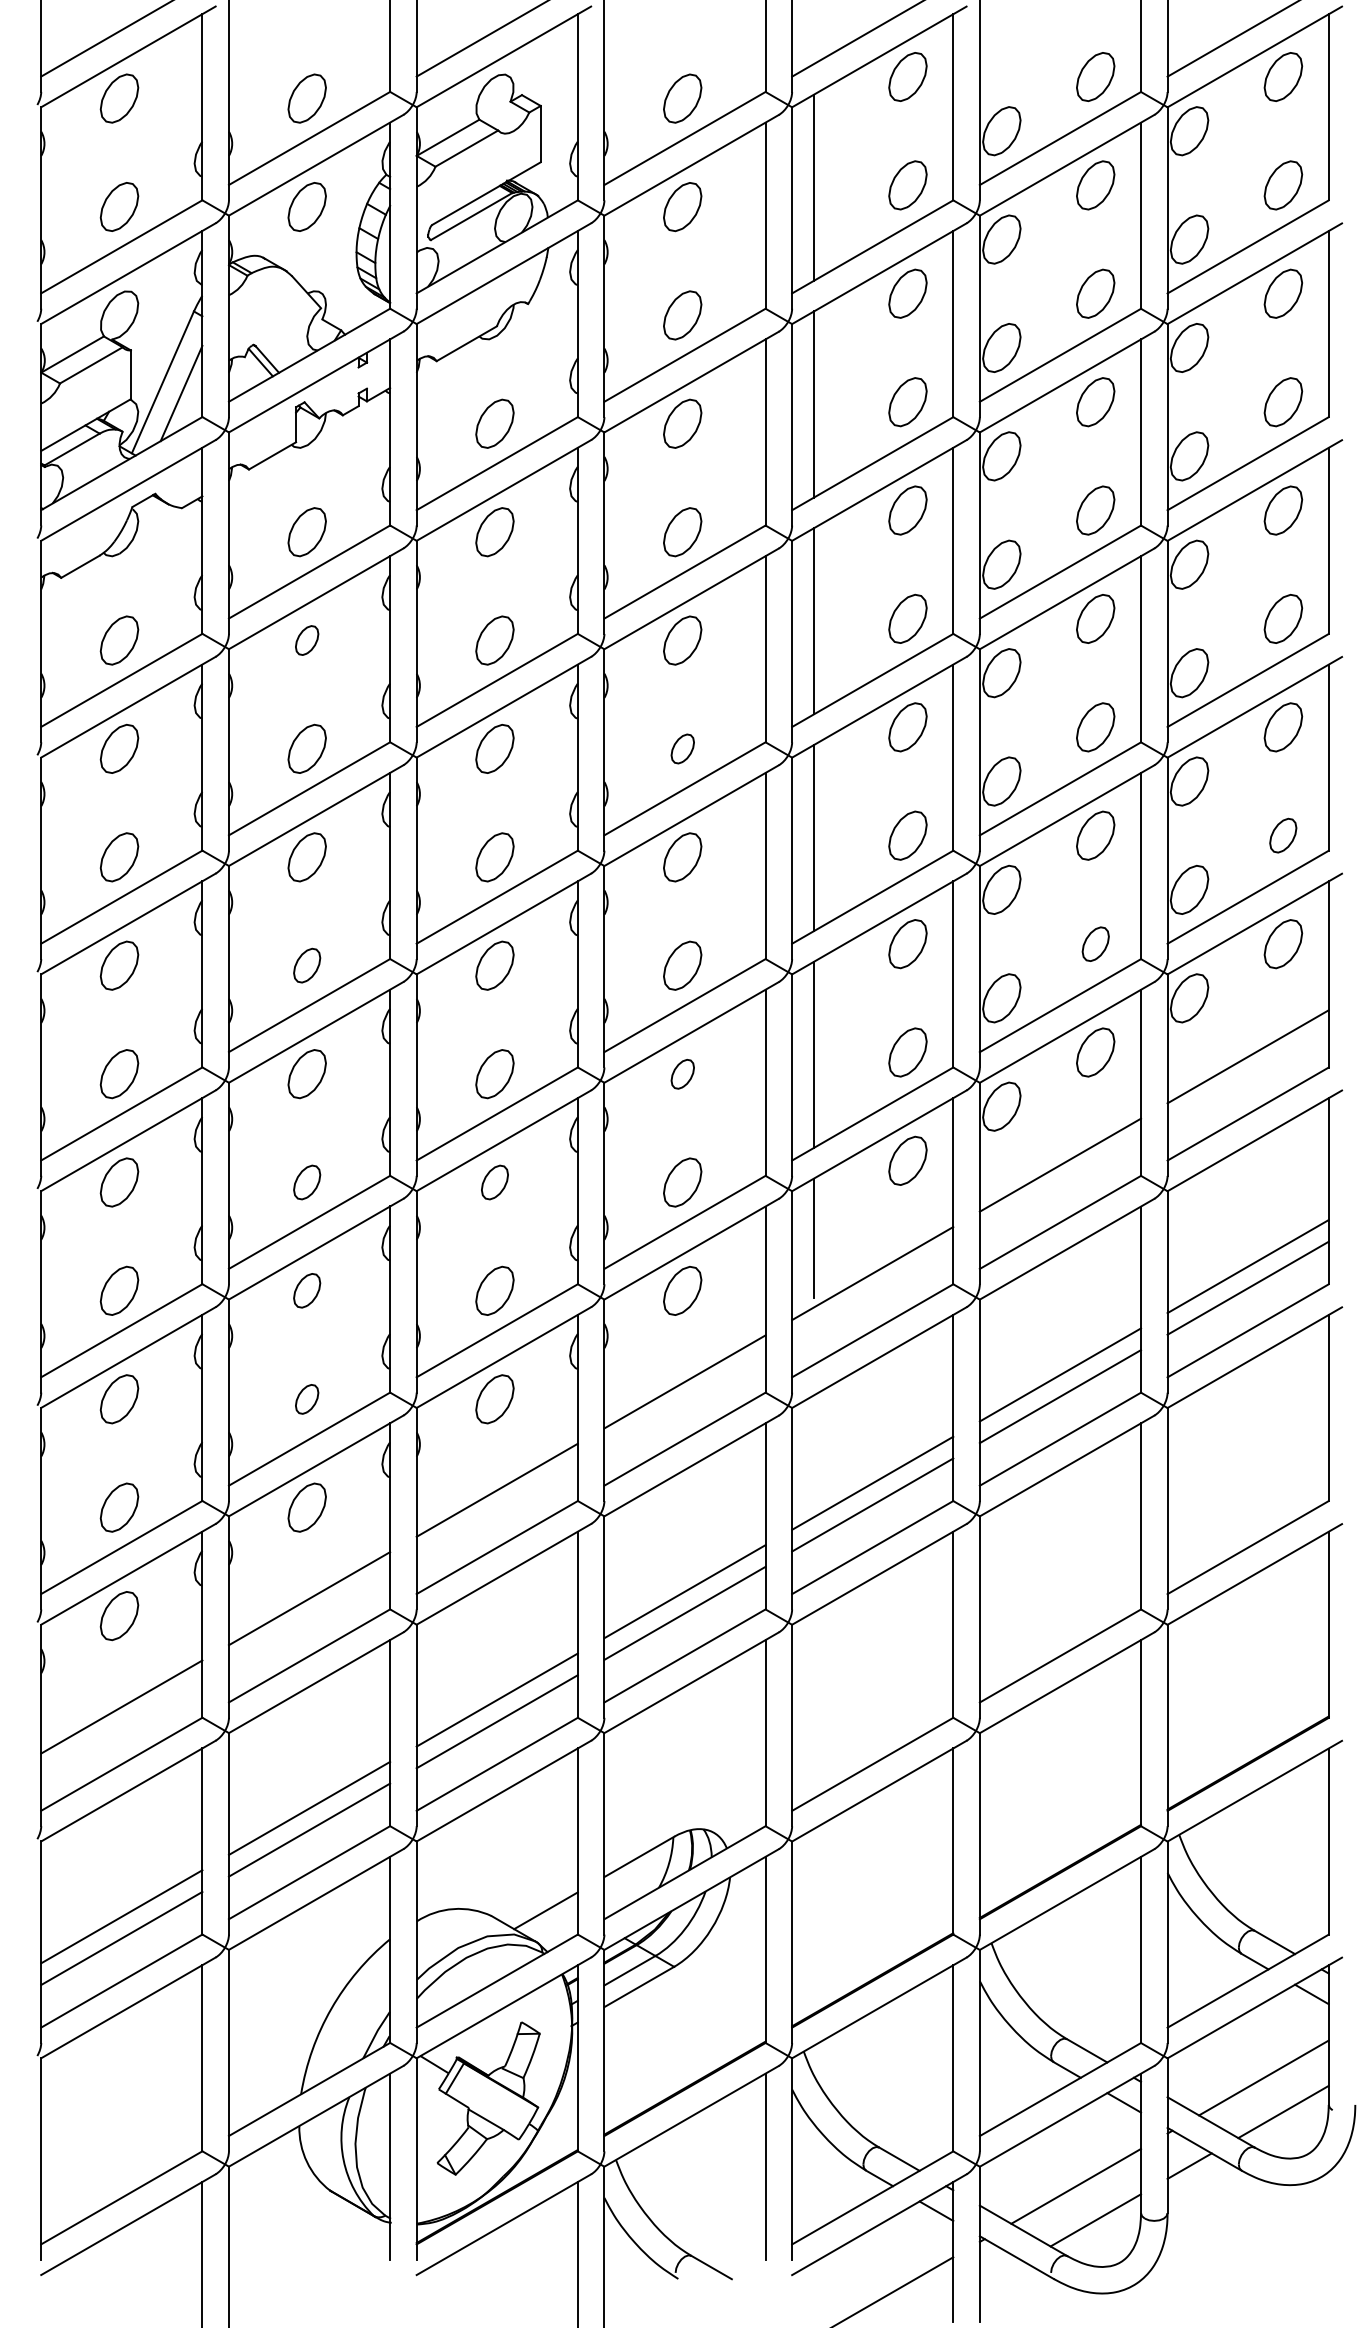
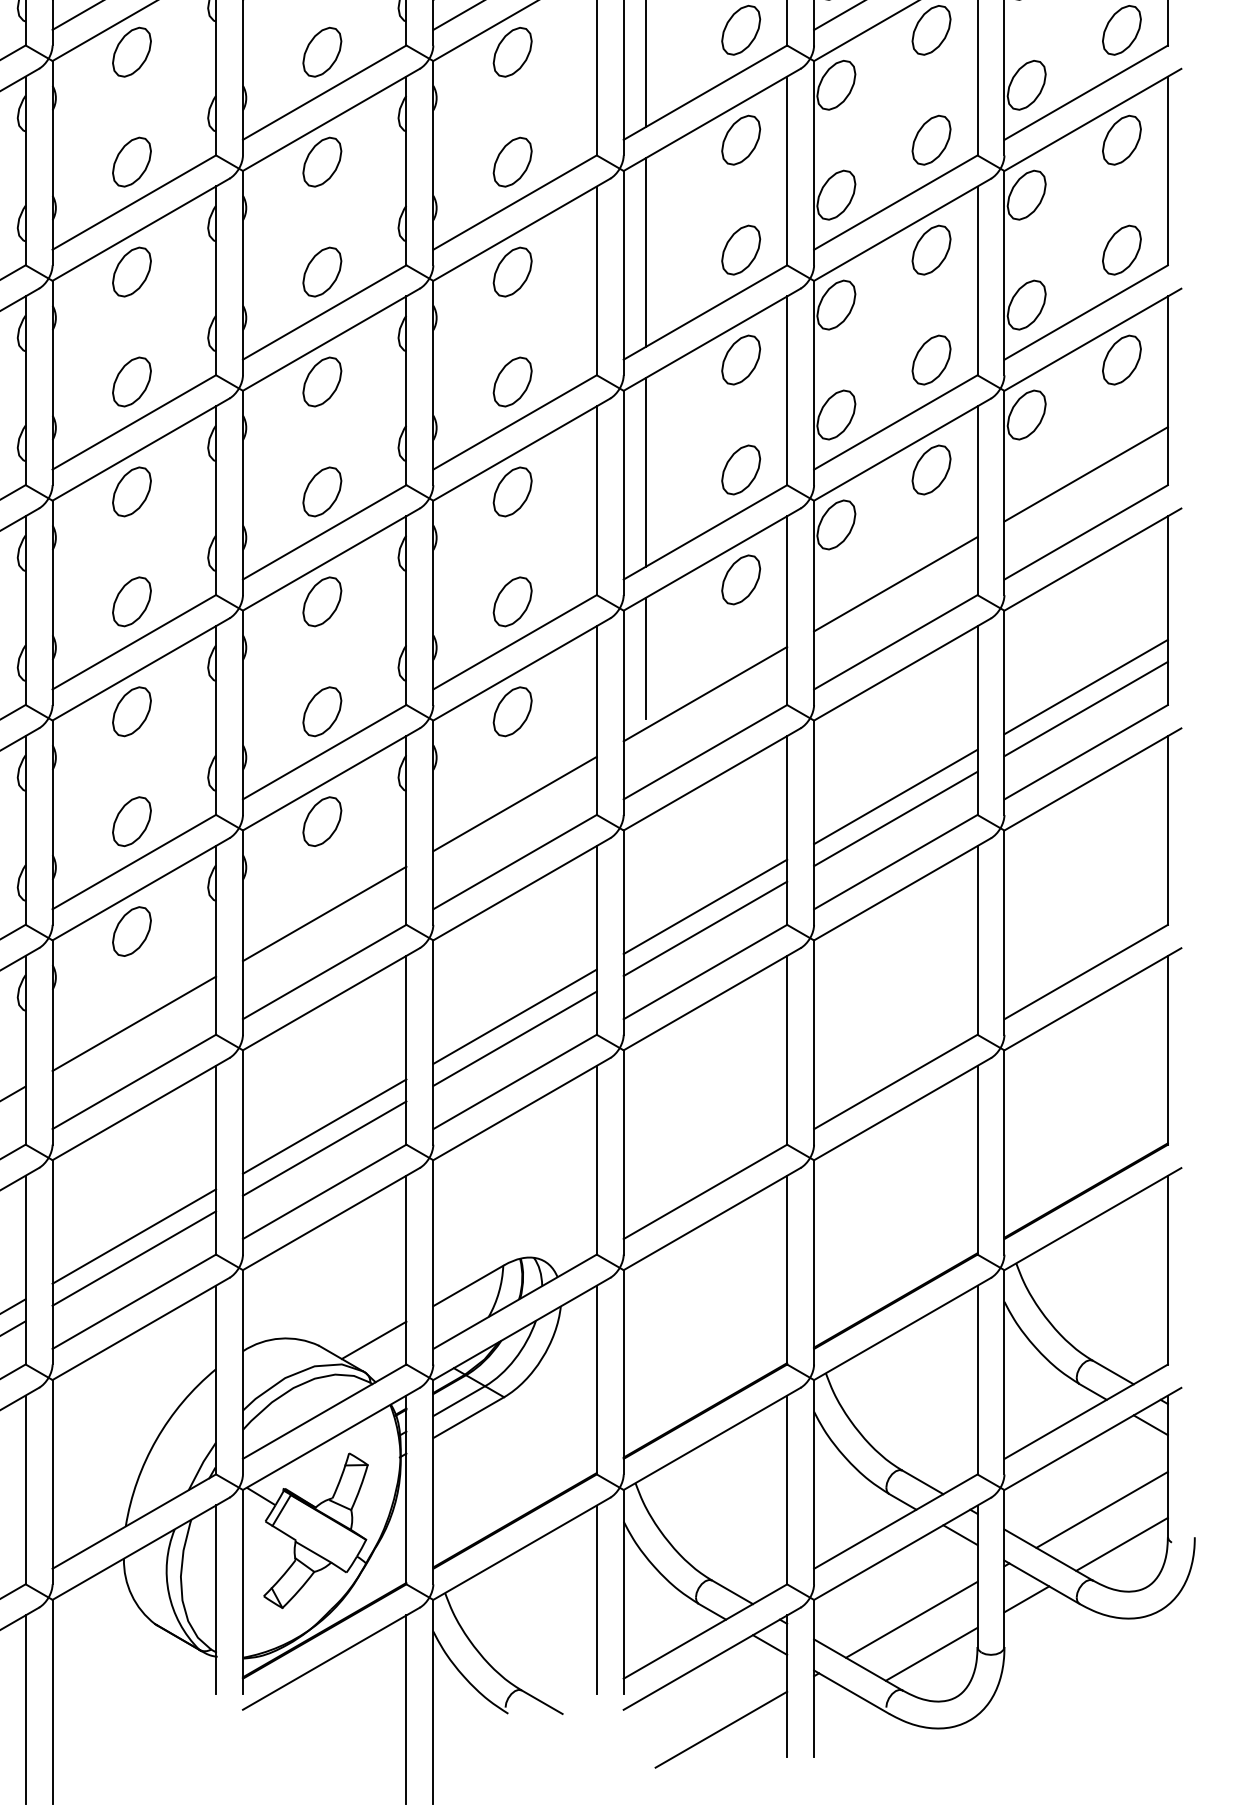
part: (306, 640) -> (131, 52), size x1.67
part: (682, 748) -> (512, 161), size x1.67
part: (1282, 835) -> (1120, 249), size x1.43
part: (1095, 944) -> (931, 360), size x1.43
part: (306, 965) -> (131, 381), size x1.43
part: (682, 1074) -> (512, 492), size x1.67
part: (306, 1182) -> (131, 601), size x1.43
part: (494, 1182) -> (321, 601), size x1.43
part: (306, 1290) -> (131, 711), size x1.43
part: (306, 1399) -> (131, 821), size x1.67

